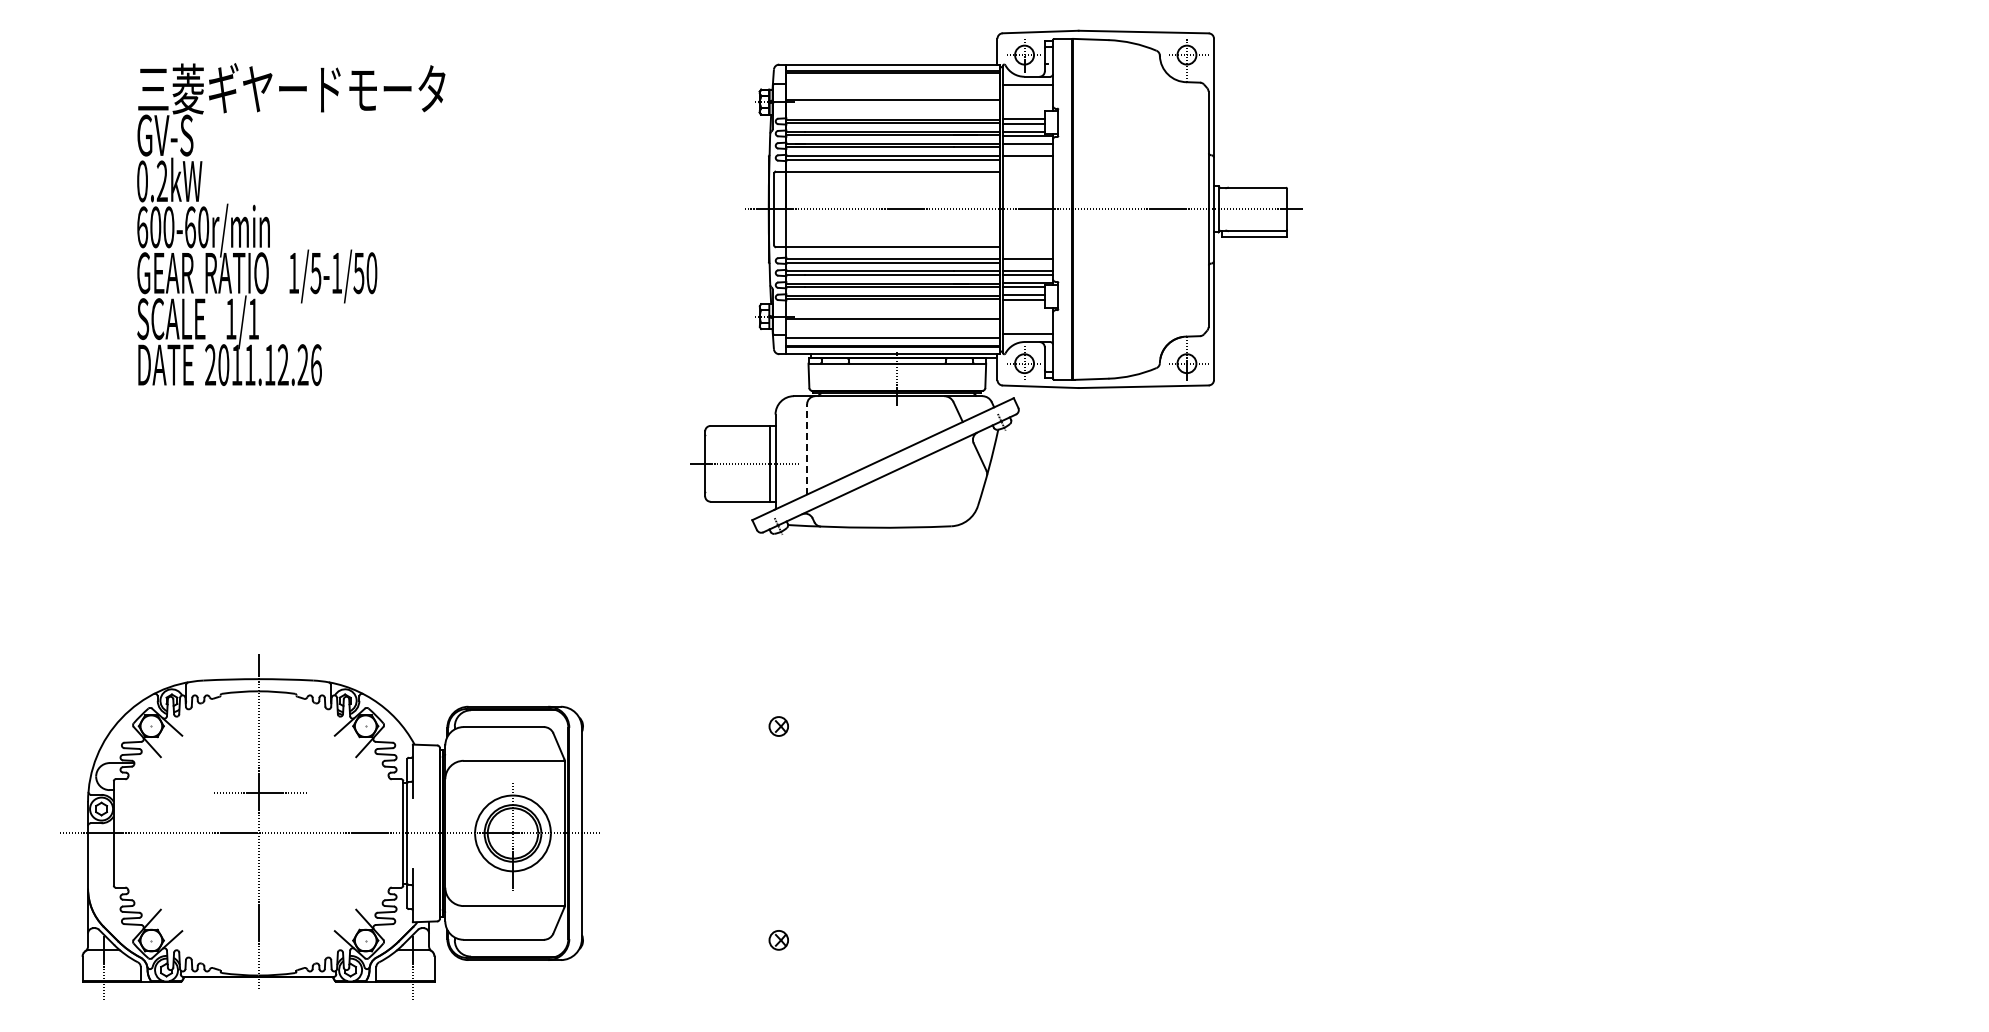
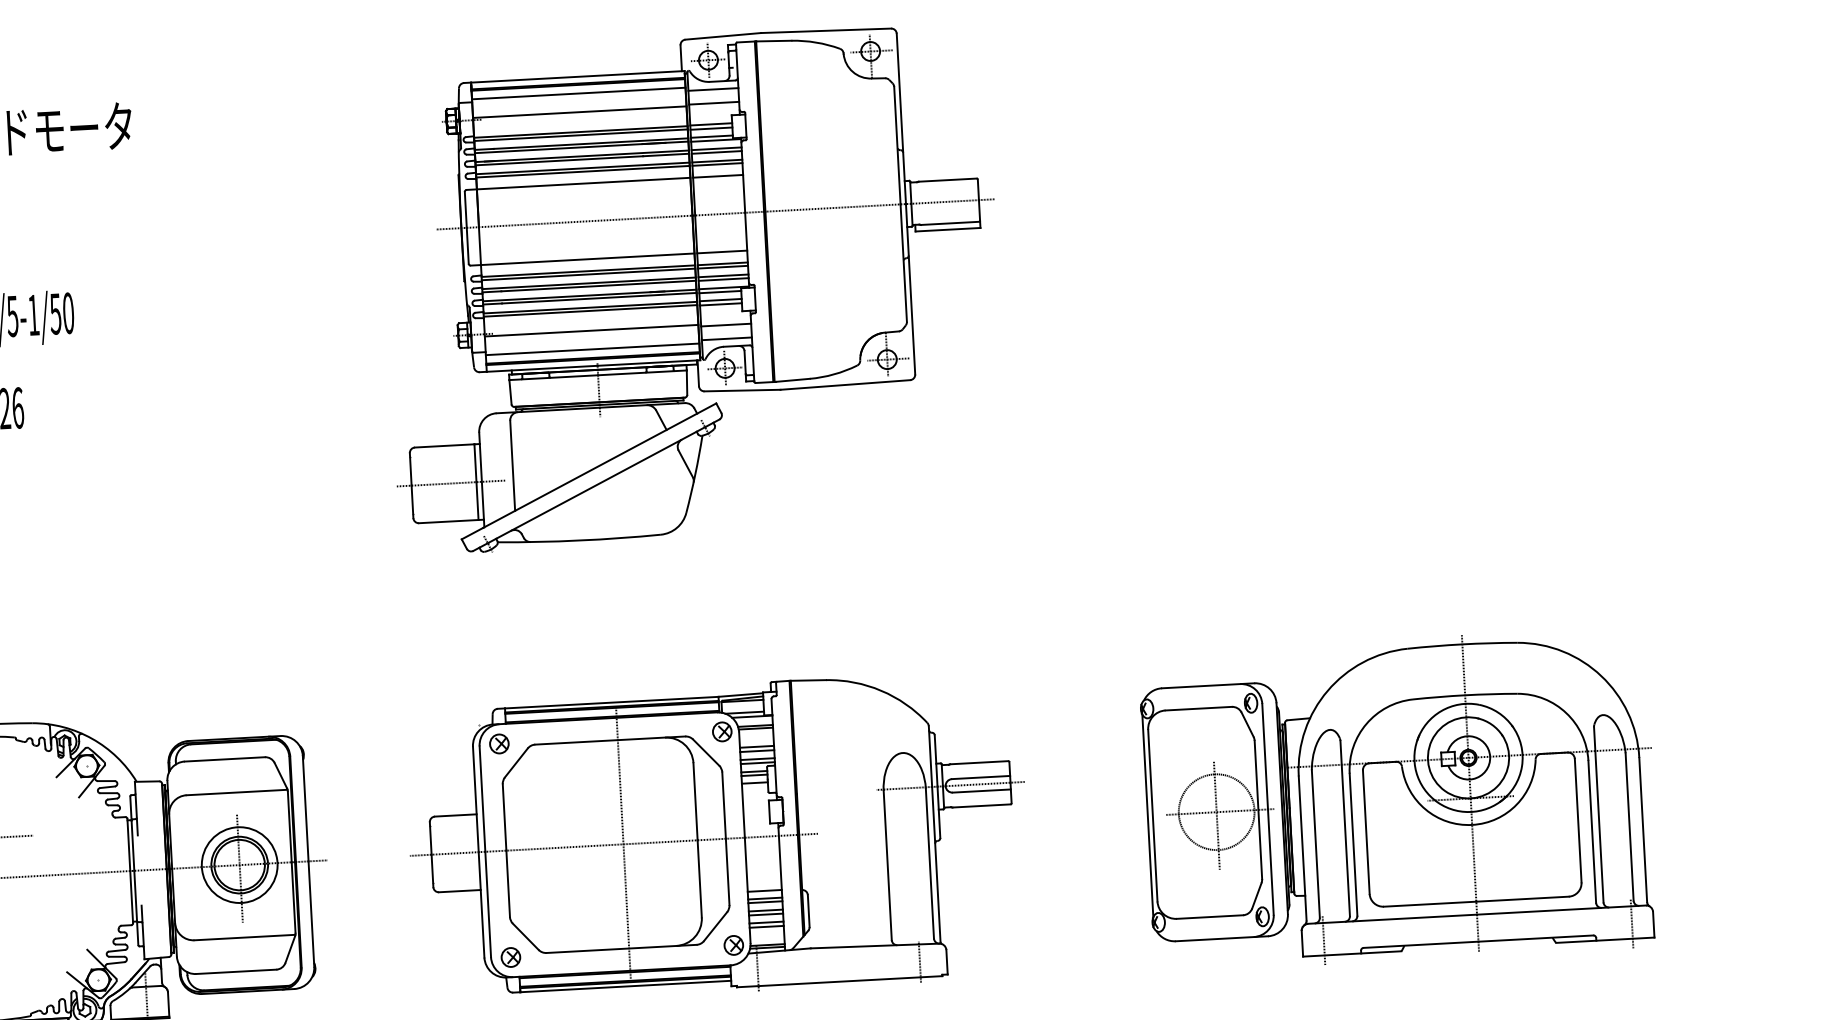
line: (893, 81) -> (579, 93), added
line: (1027, 98) -> (713, 103), added
line: (1027, 147) -> (716, 152), added
line: (1027, 159) -> (717, 164), added
line: (1027, 171) -> (717, 176), added
line: (1027, 247) -> (721, 252), added
line: (1027, 262) -> (722, 267), added
line: (1027, 320) -> (725, 325), added
line: (807, 448) -> (512, 464), dashed -> solid
part: (1674, 830) -> (1399, 799), added
part: (991, 832) -> (717, 838), added

